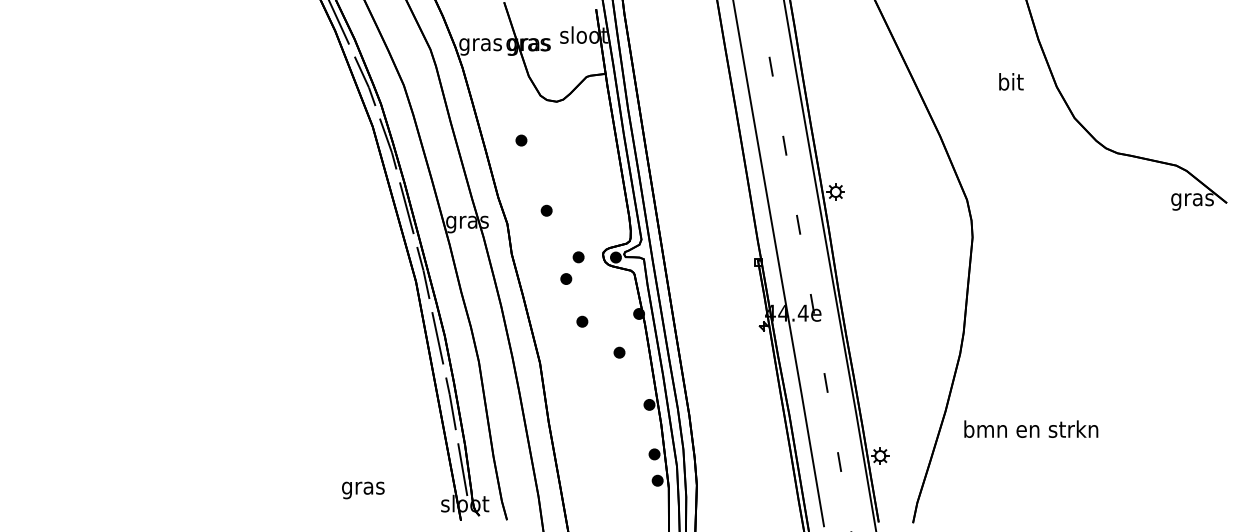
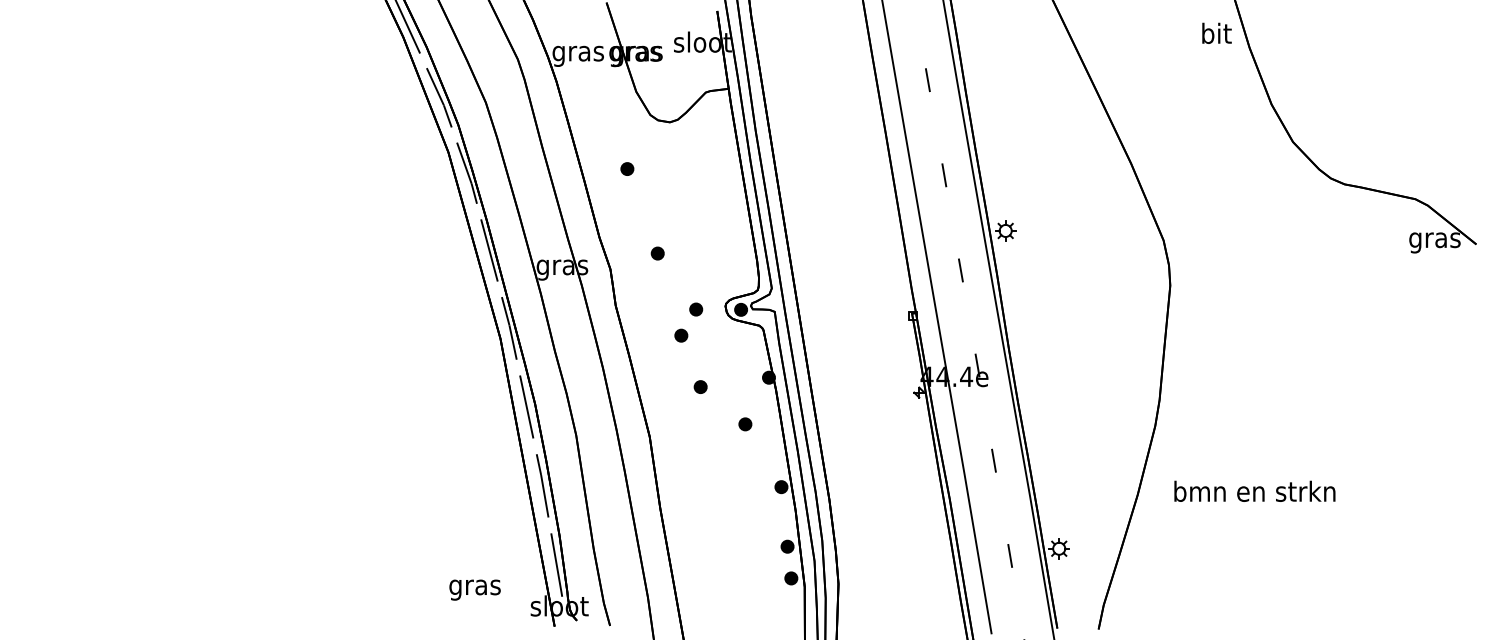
text: (1011, 81) -> (1216, 32), moved
text: (1030, 428) -> (1254, 490), moved
text: (362, 489) -> (474, 589), moved

